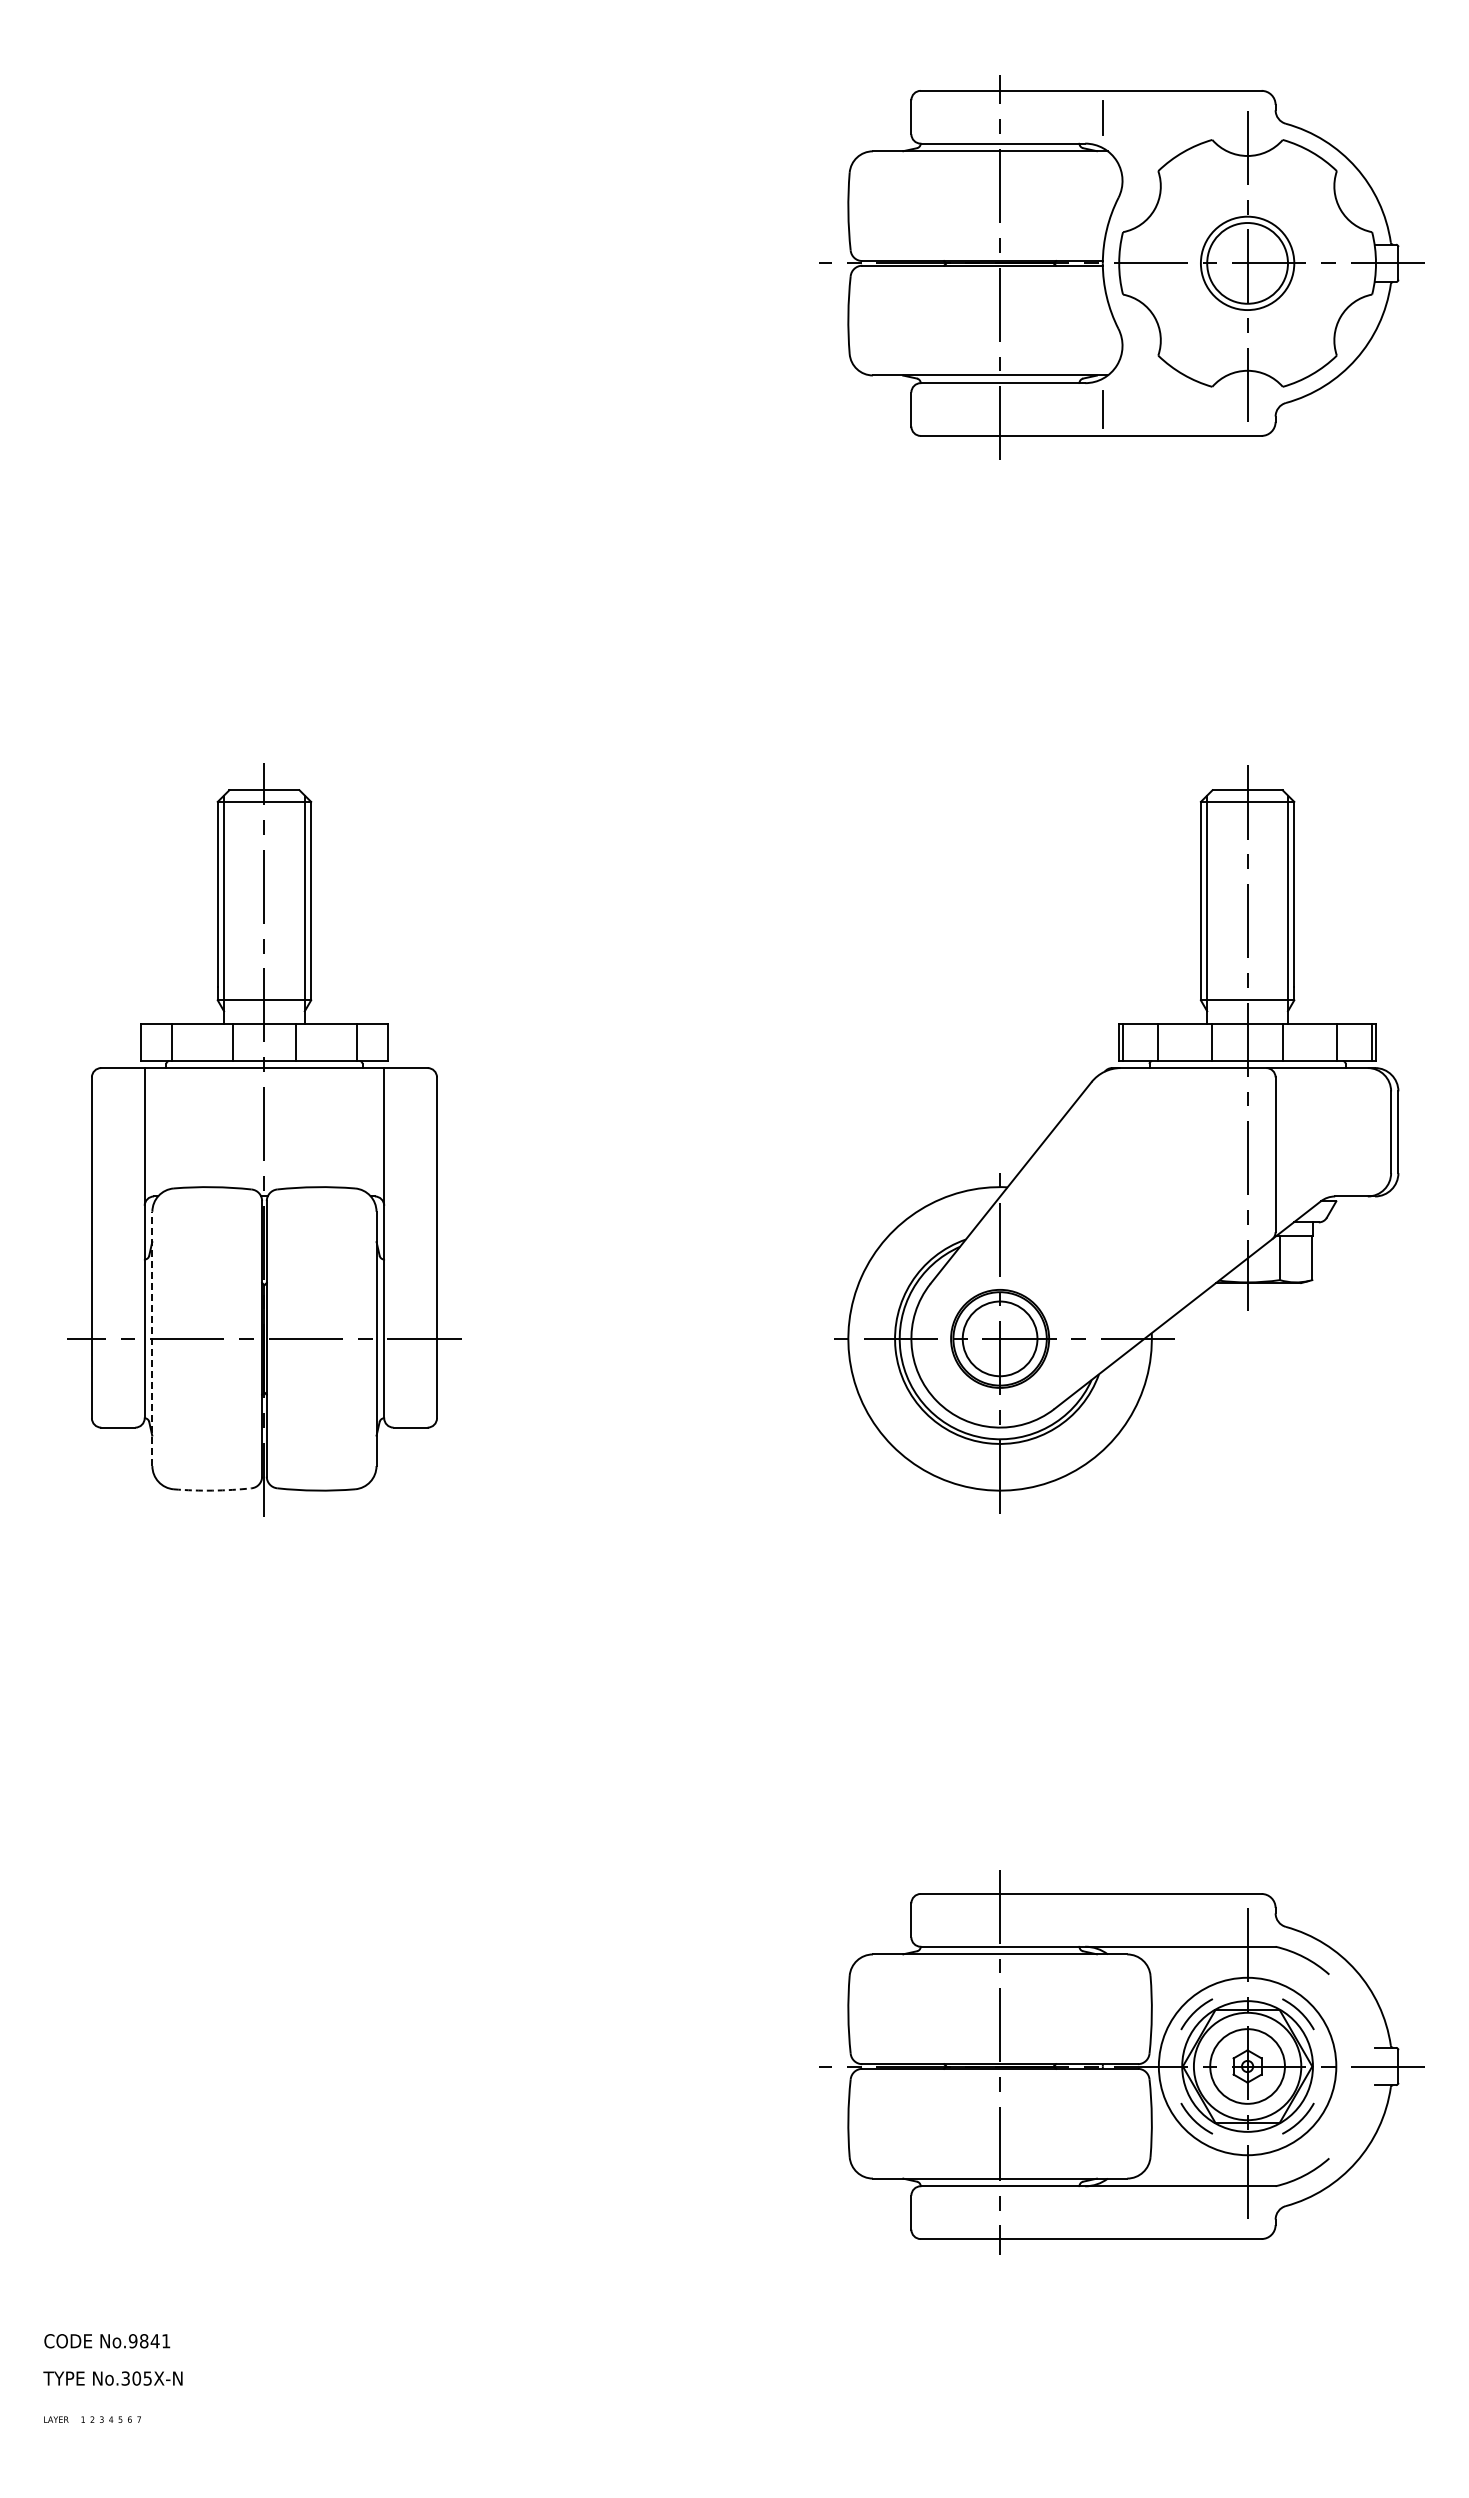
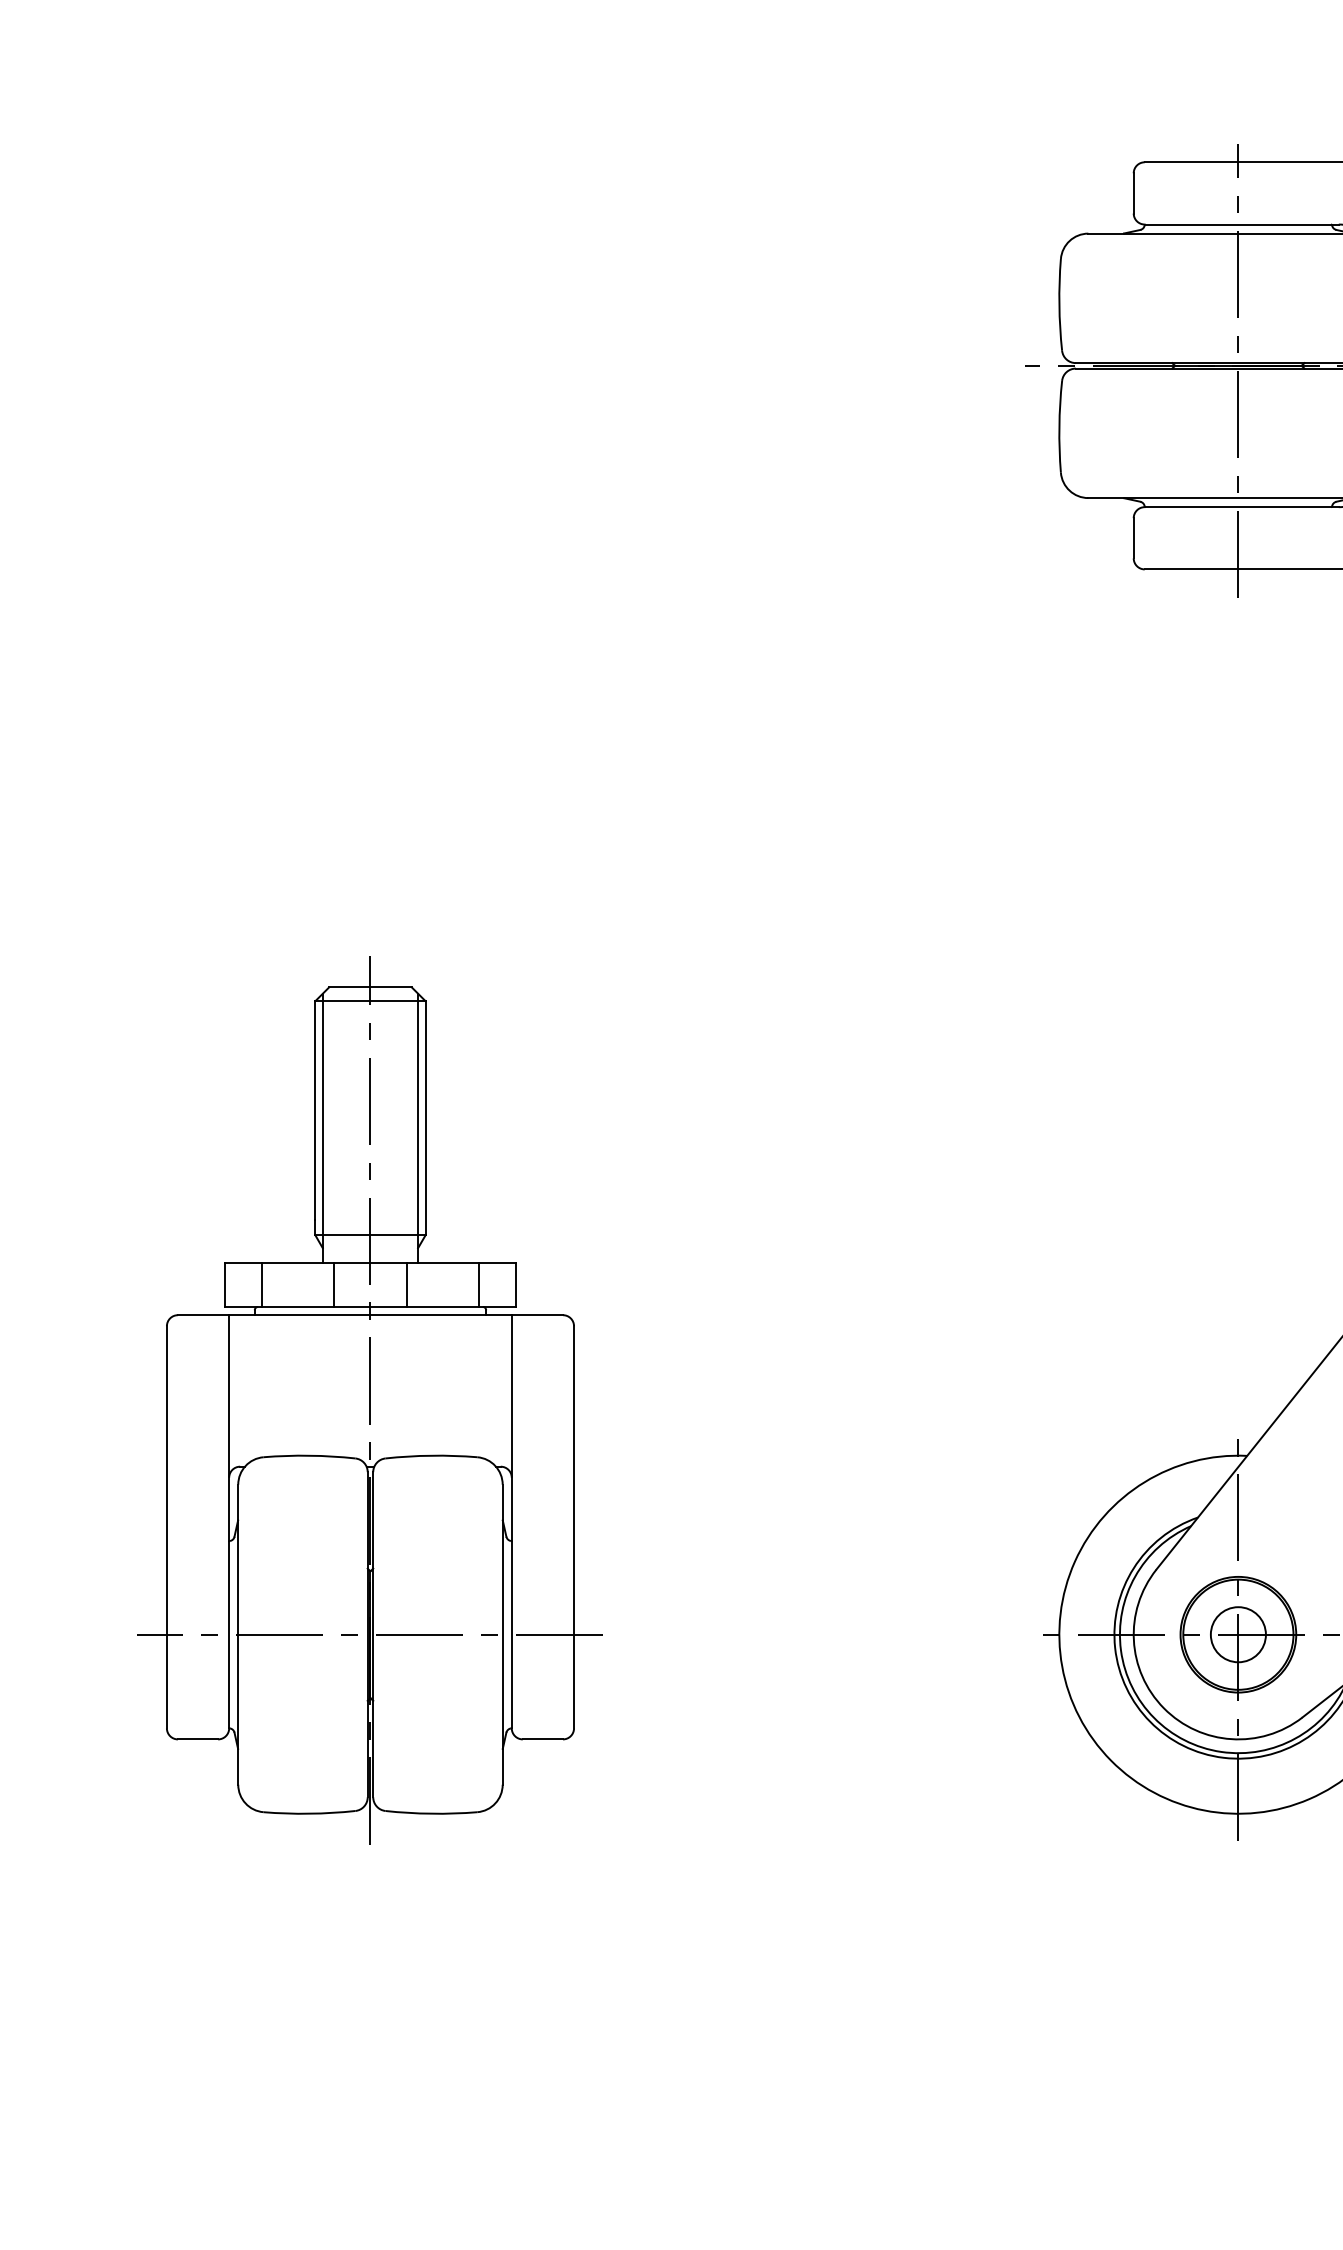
line: (152, 1338) -> (238, 1634), dashed -> solid
circle: (999, 1338) -> (1237, 1634), size x0.62
arc: (212, 1490) -> (309, 1813), dashed -> solid

